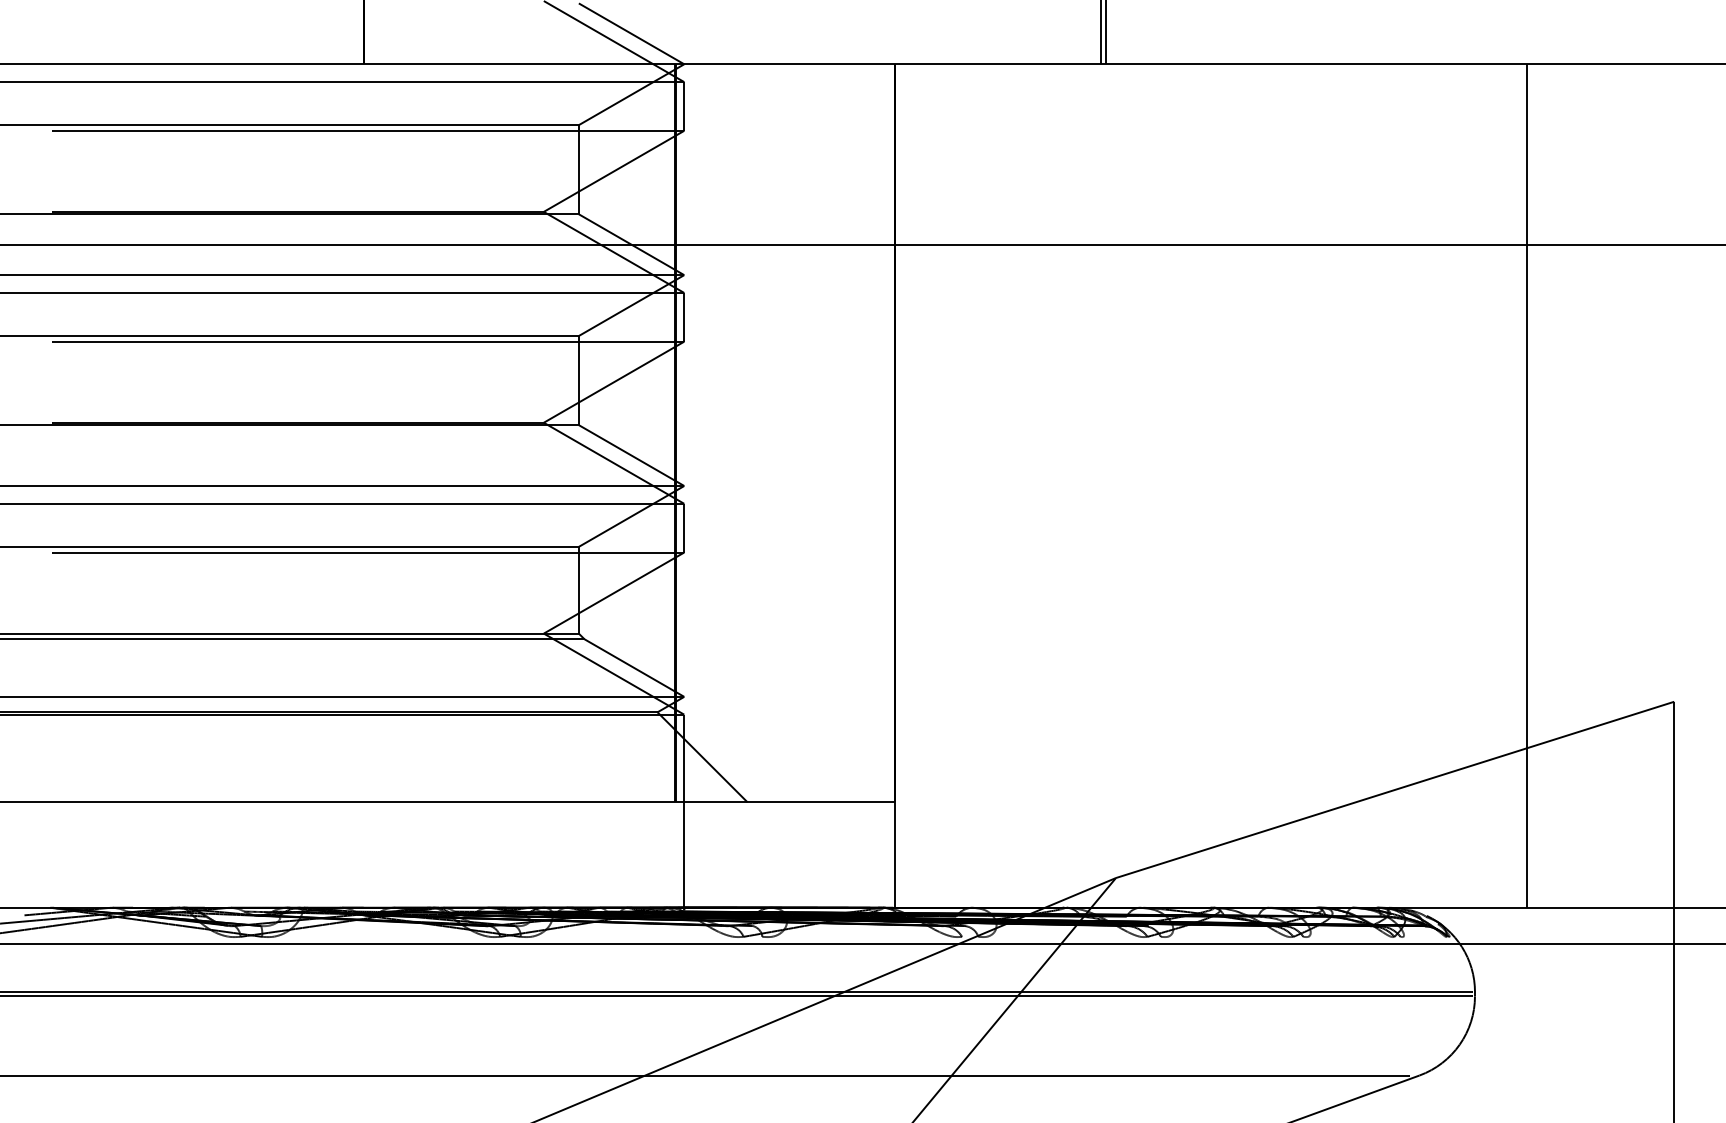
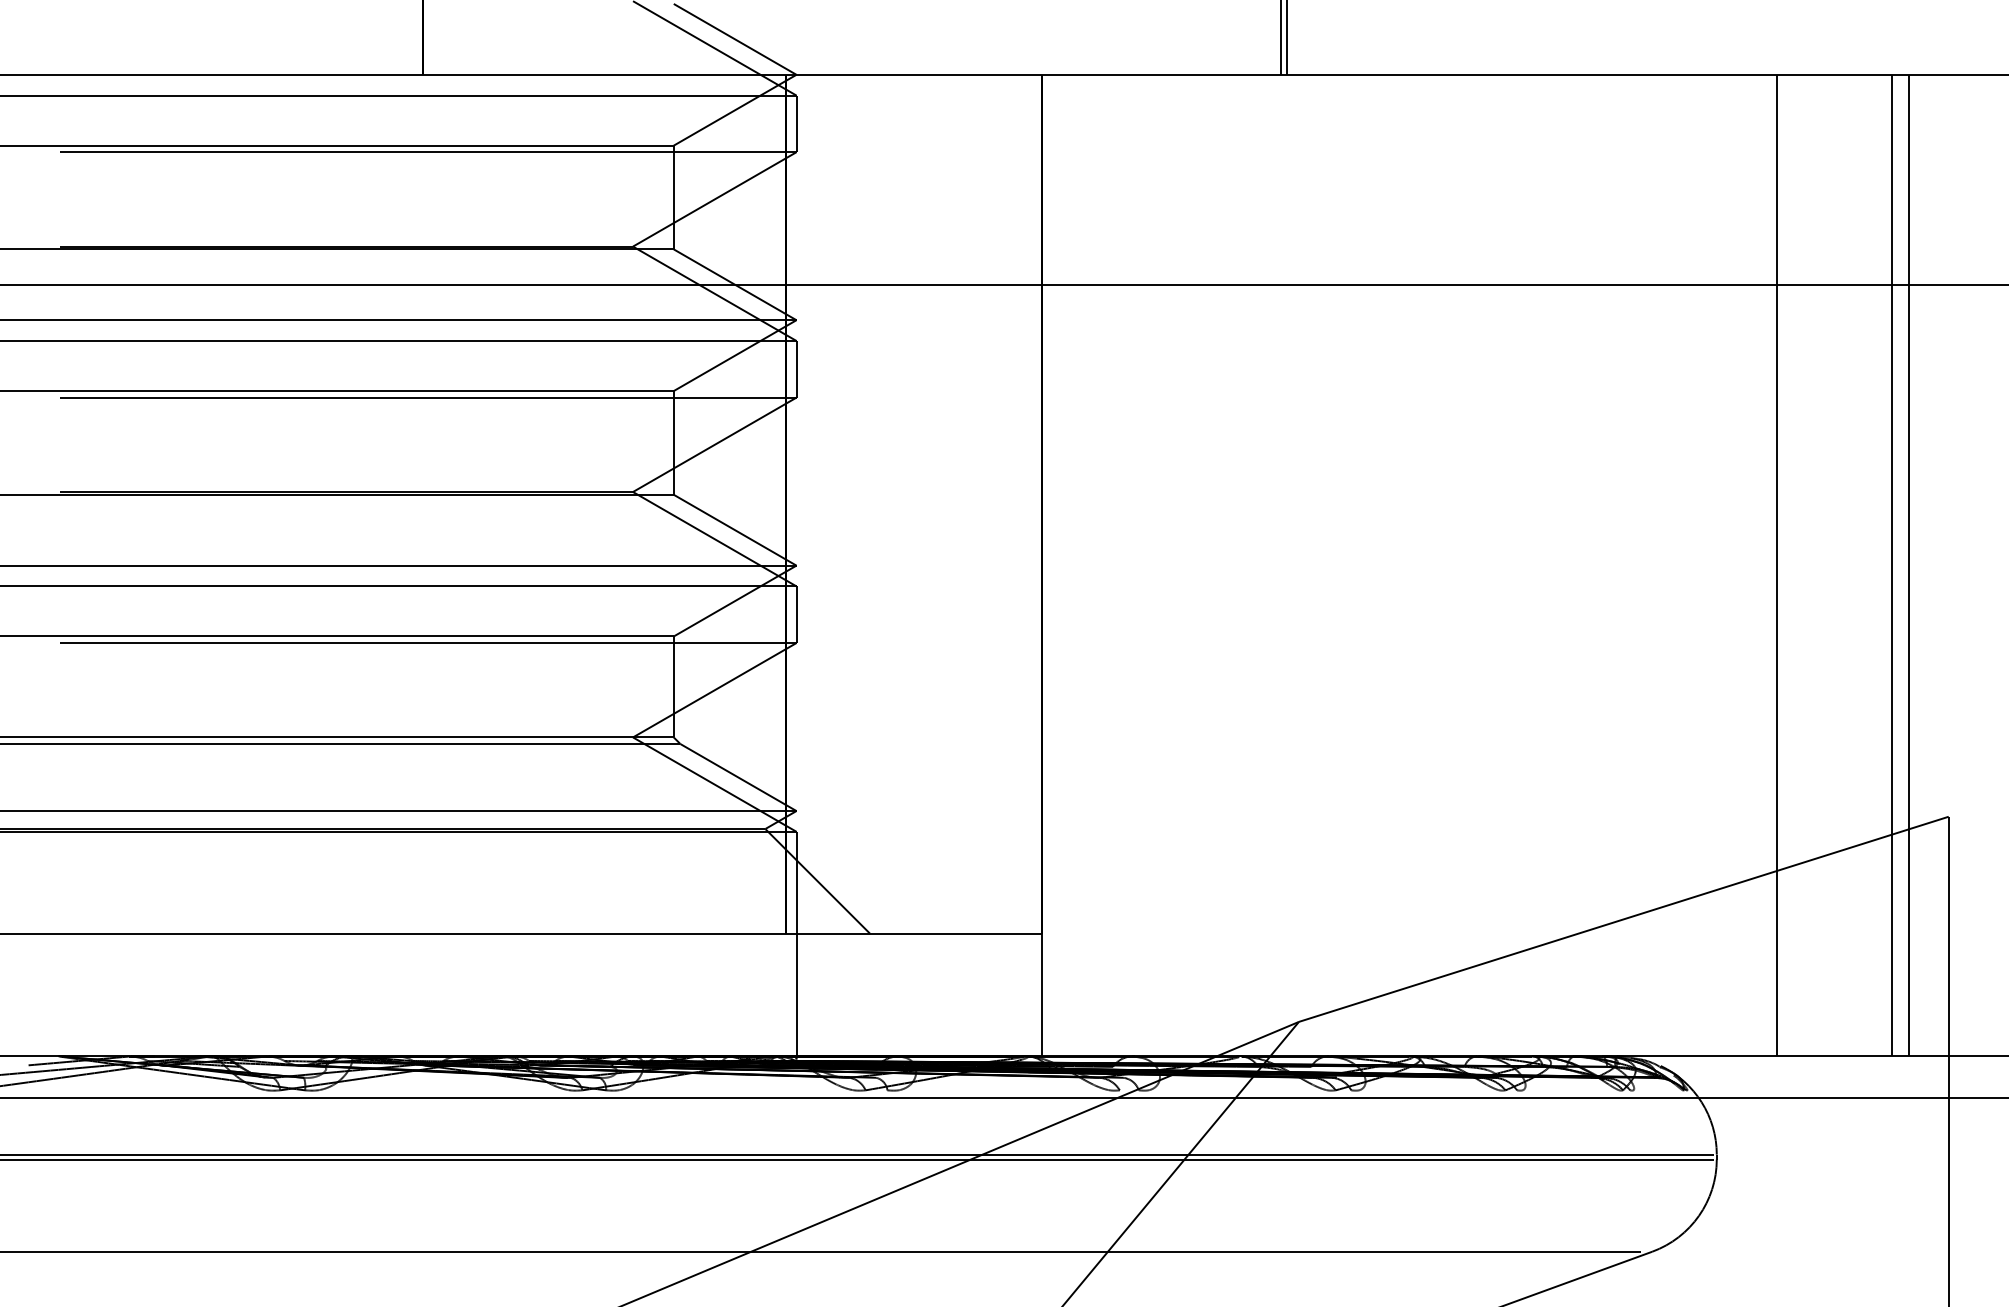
line: (1625, 485) -> (1892, 565), added
line: (1640, 485) -> (1909, 565), added

